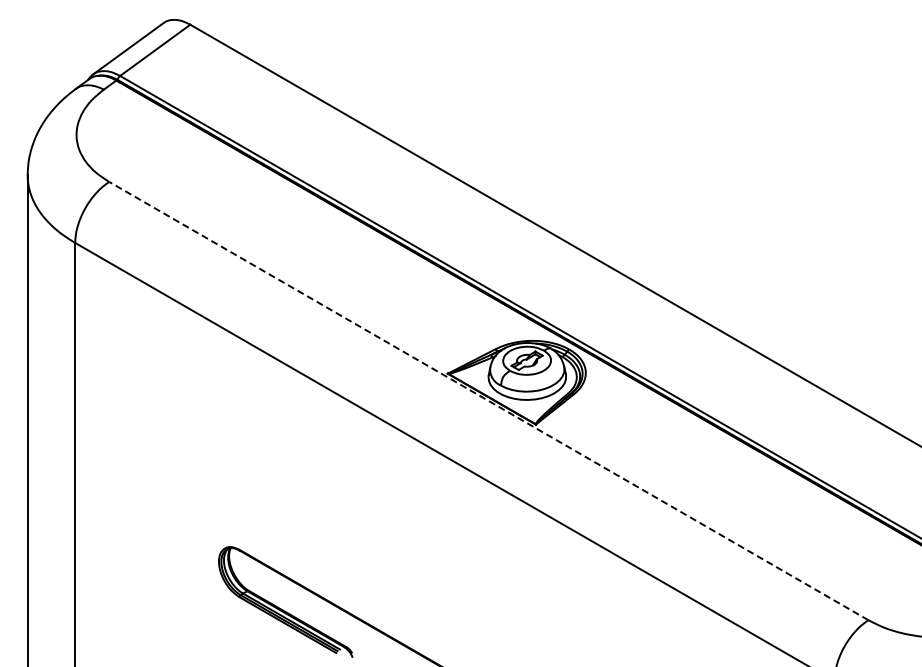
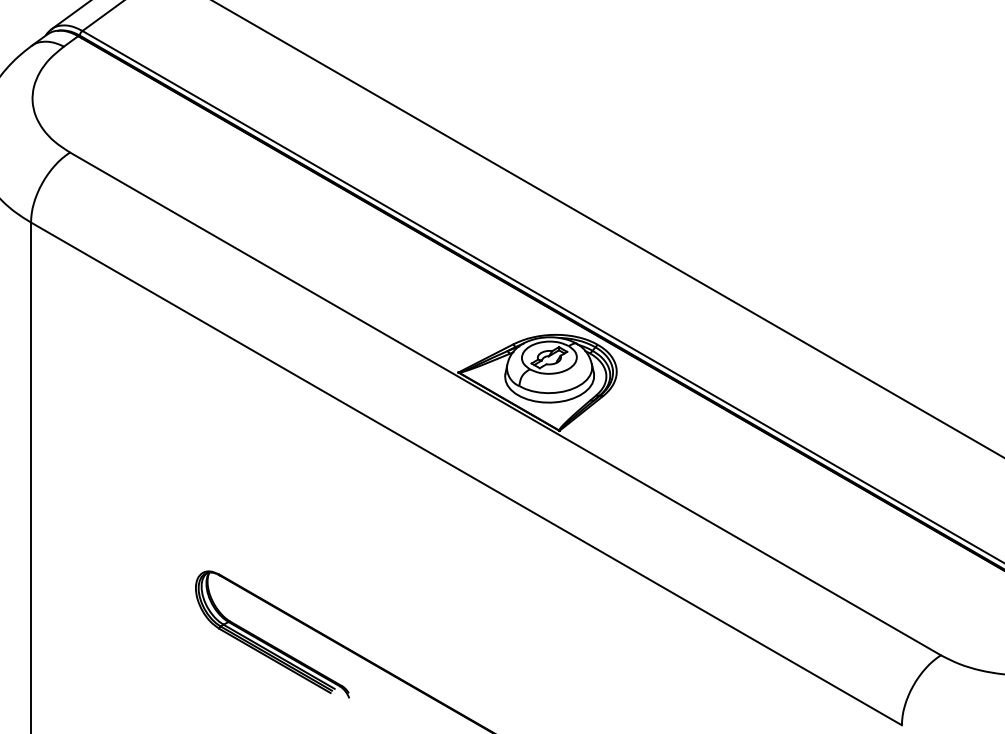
line: (488, 400) -> (505, 403), dashed -> solid

